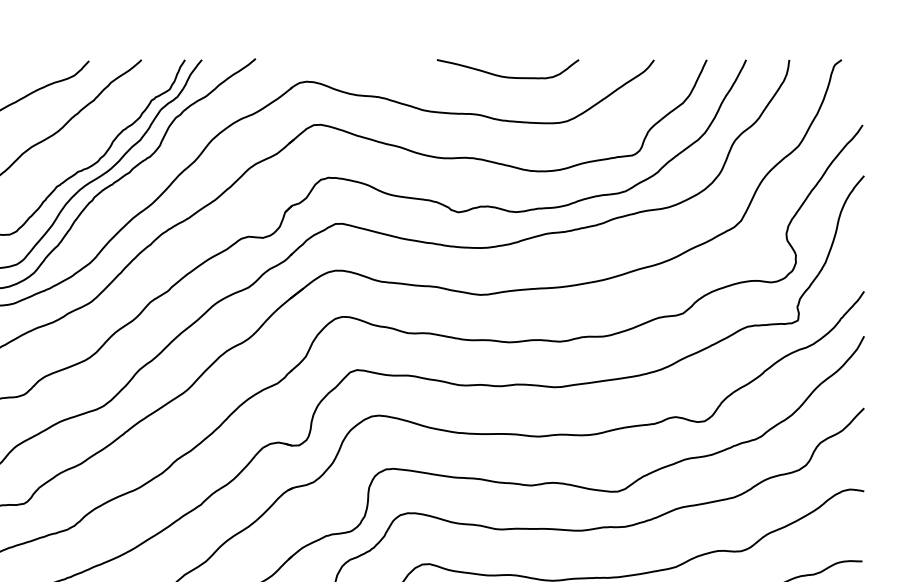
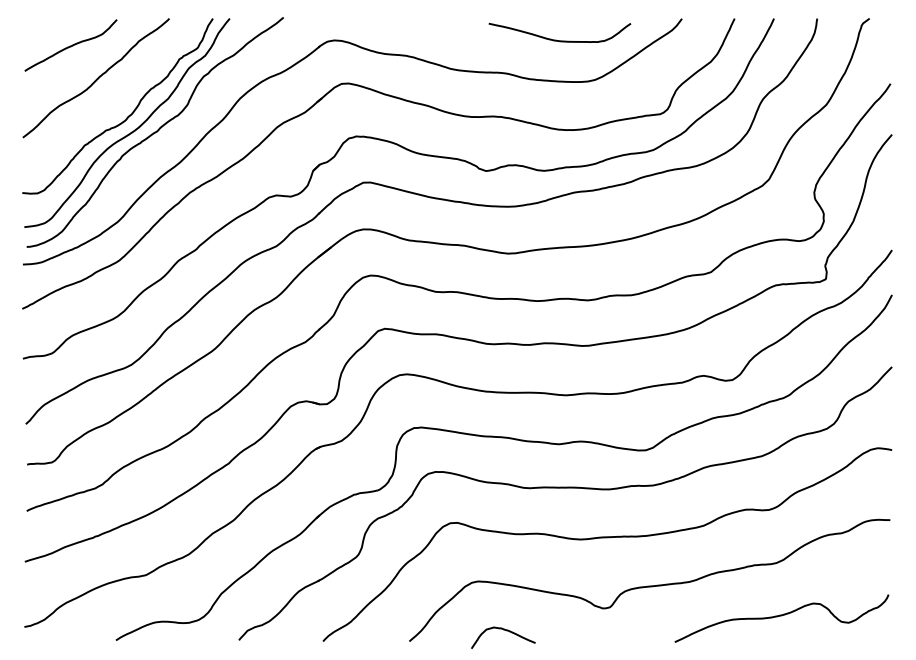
curve: (504, 75) -> (556, 39), moved

